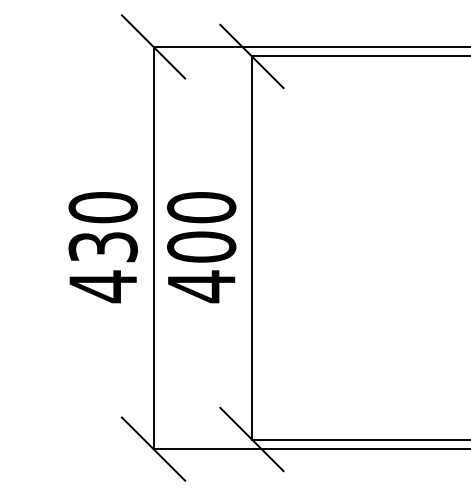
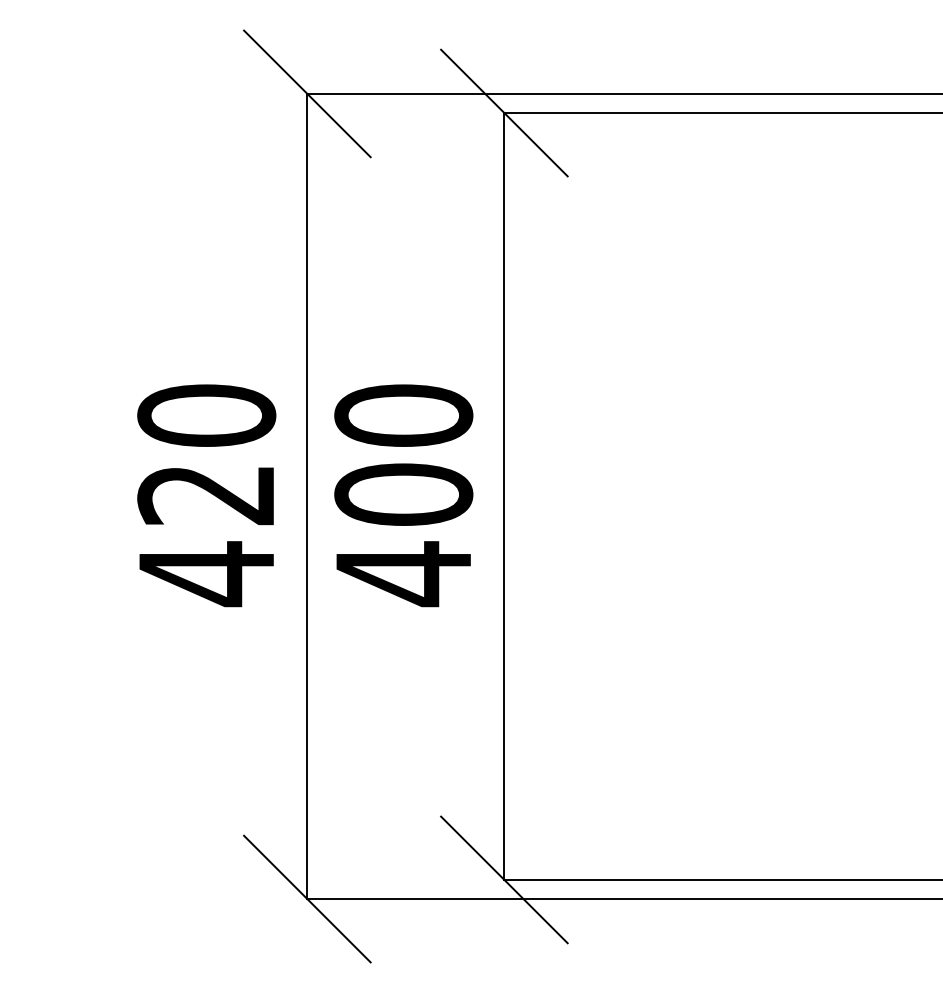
text: (102, 247) -> (205, 495), 430 -> 420

